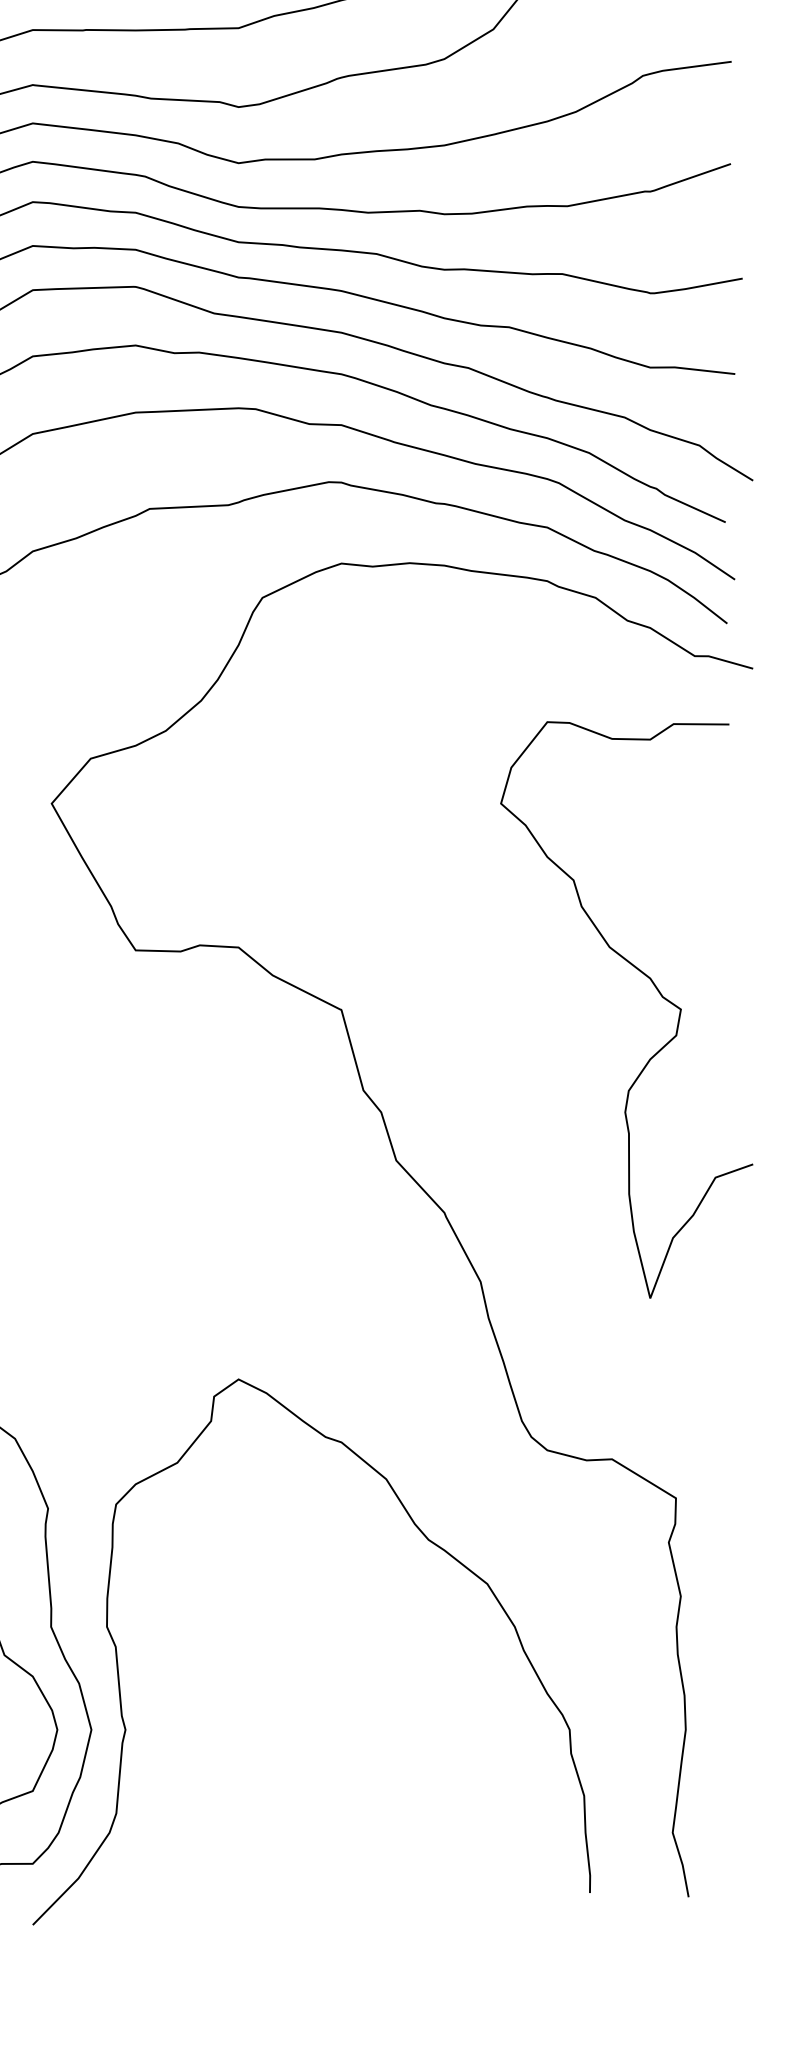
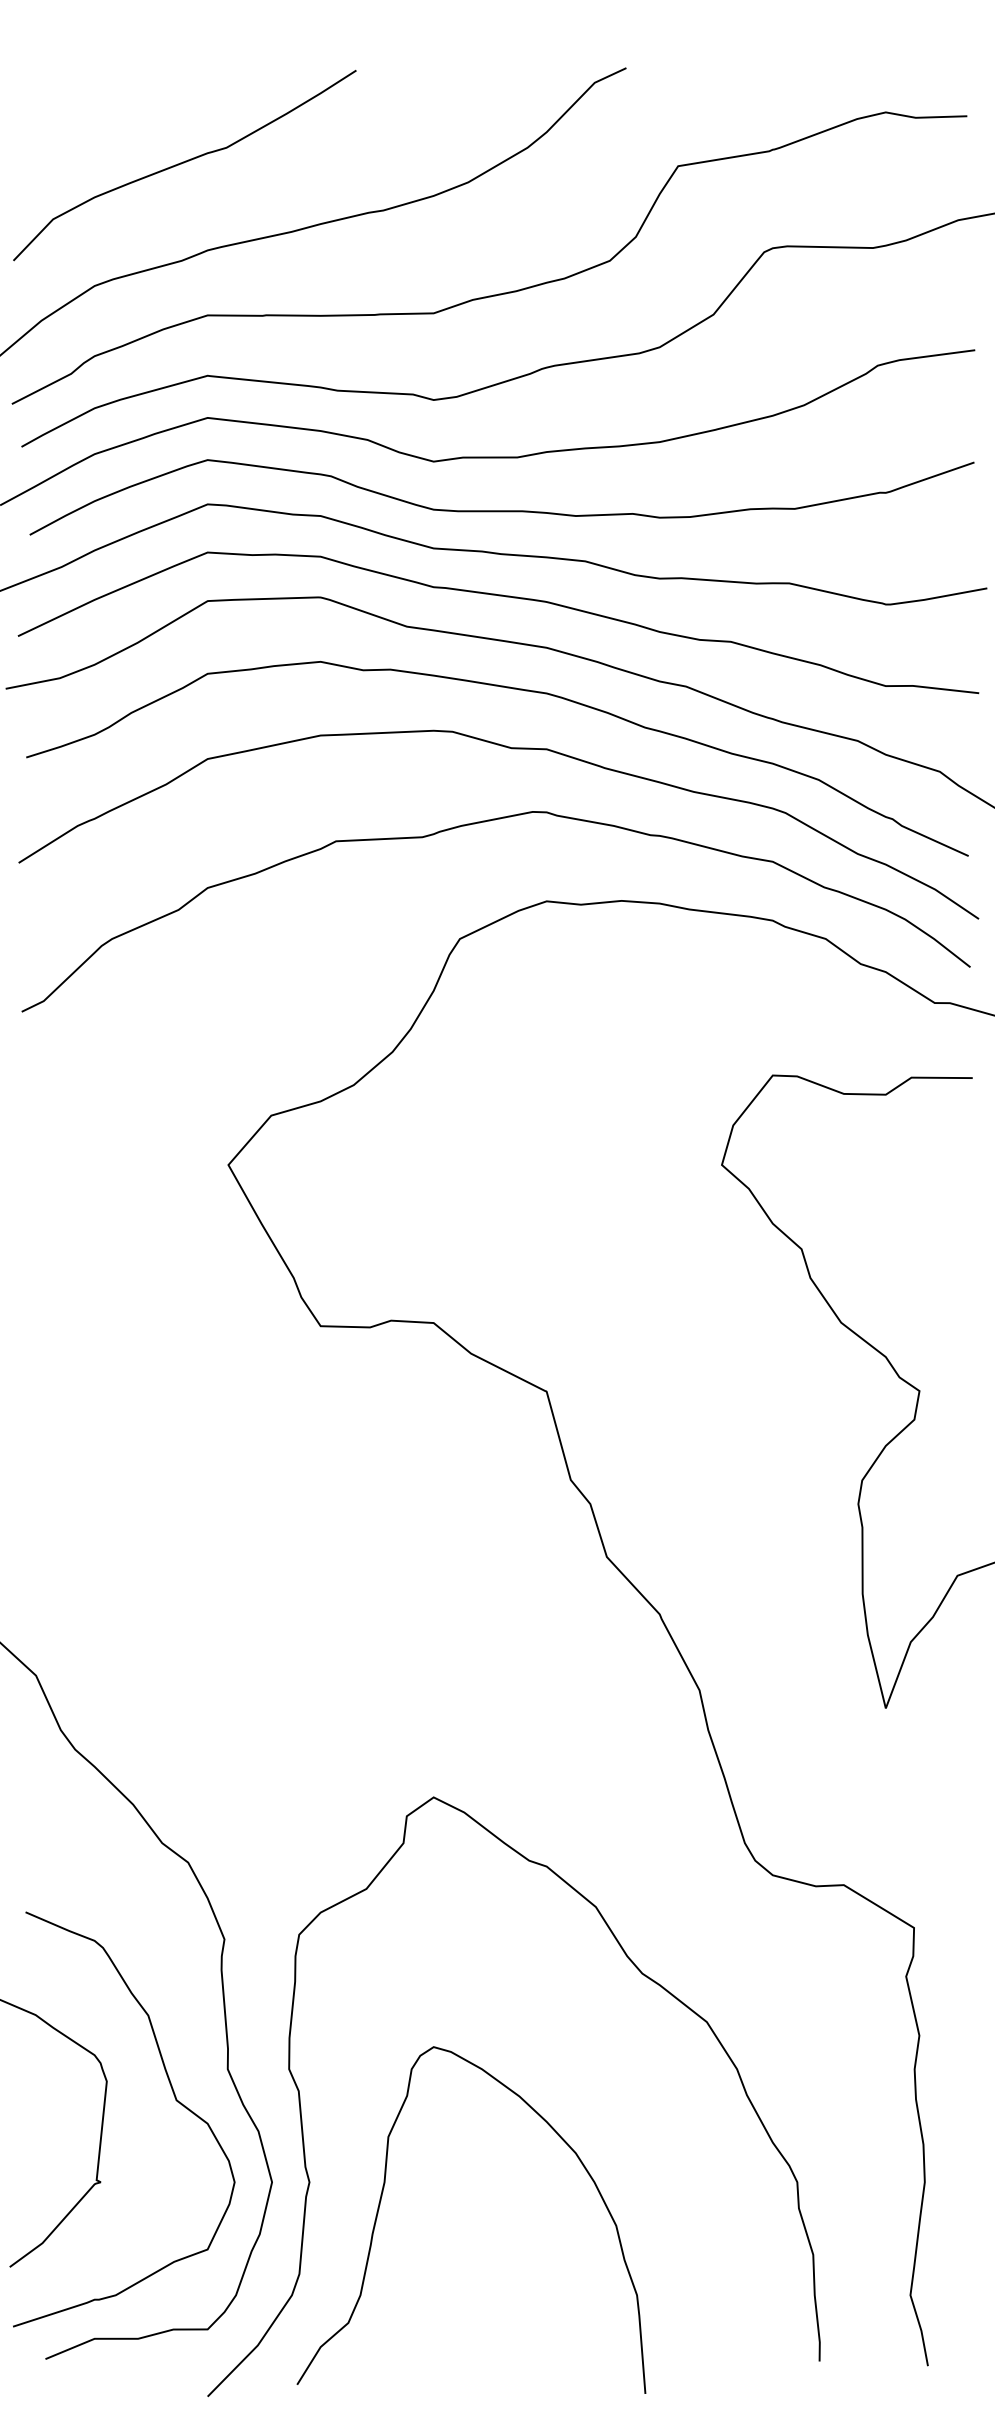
curve: (191, 1742) -> (382, 2196), added

